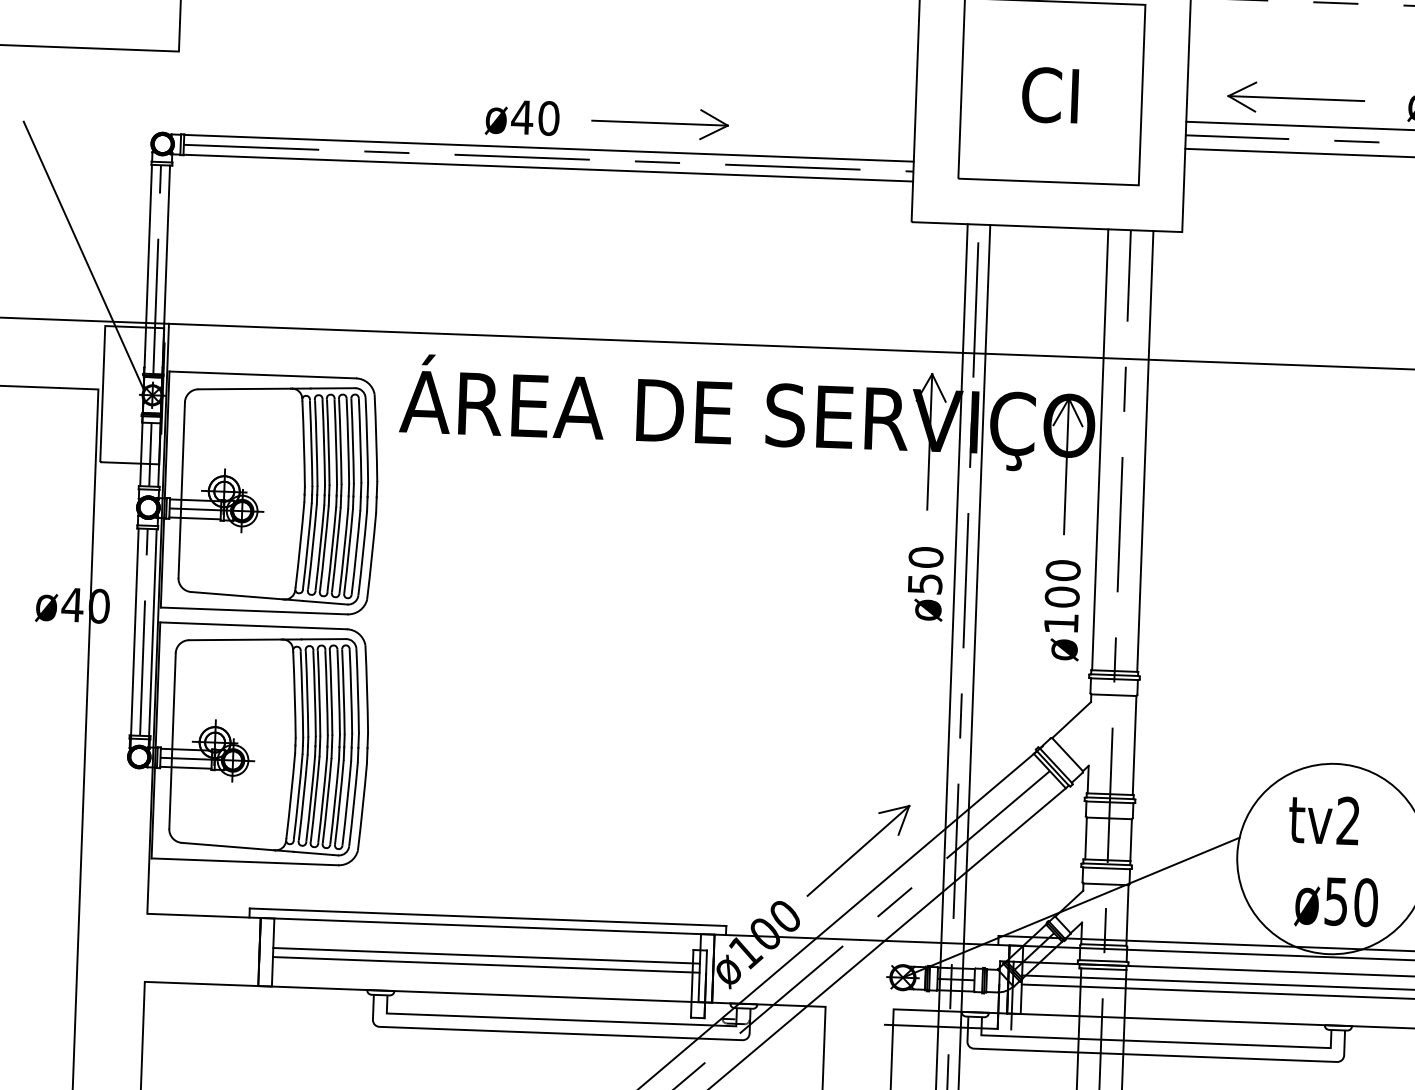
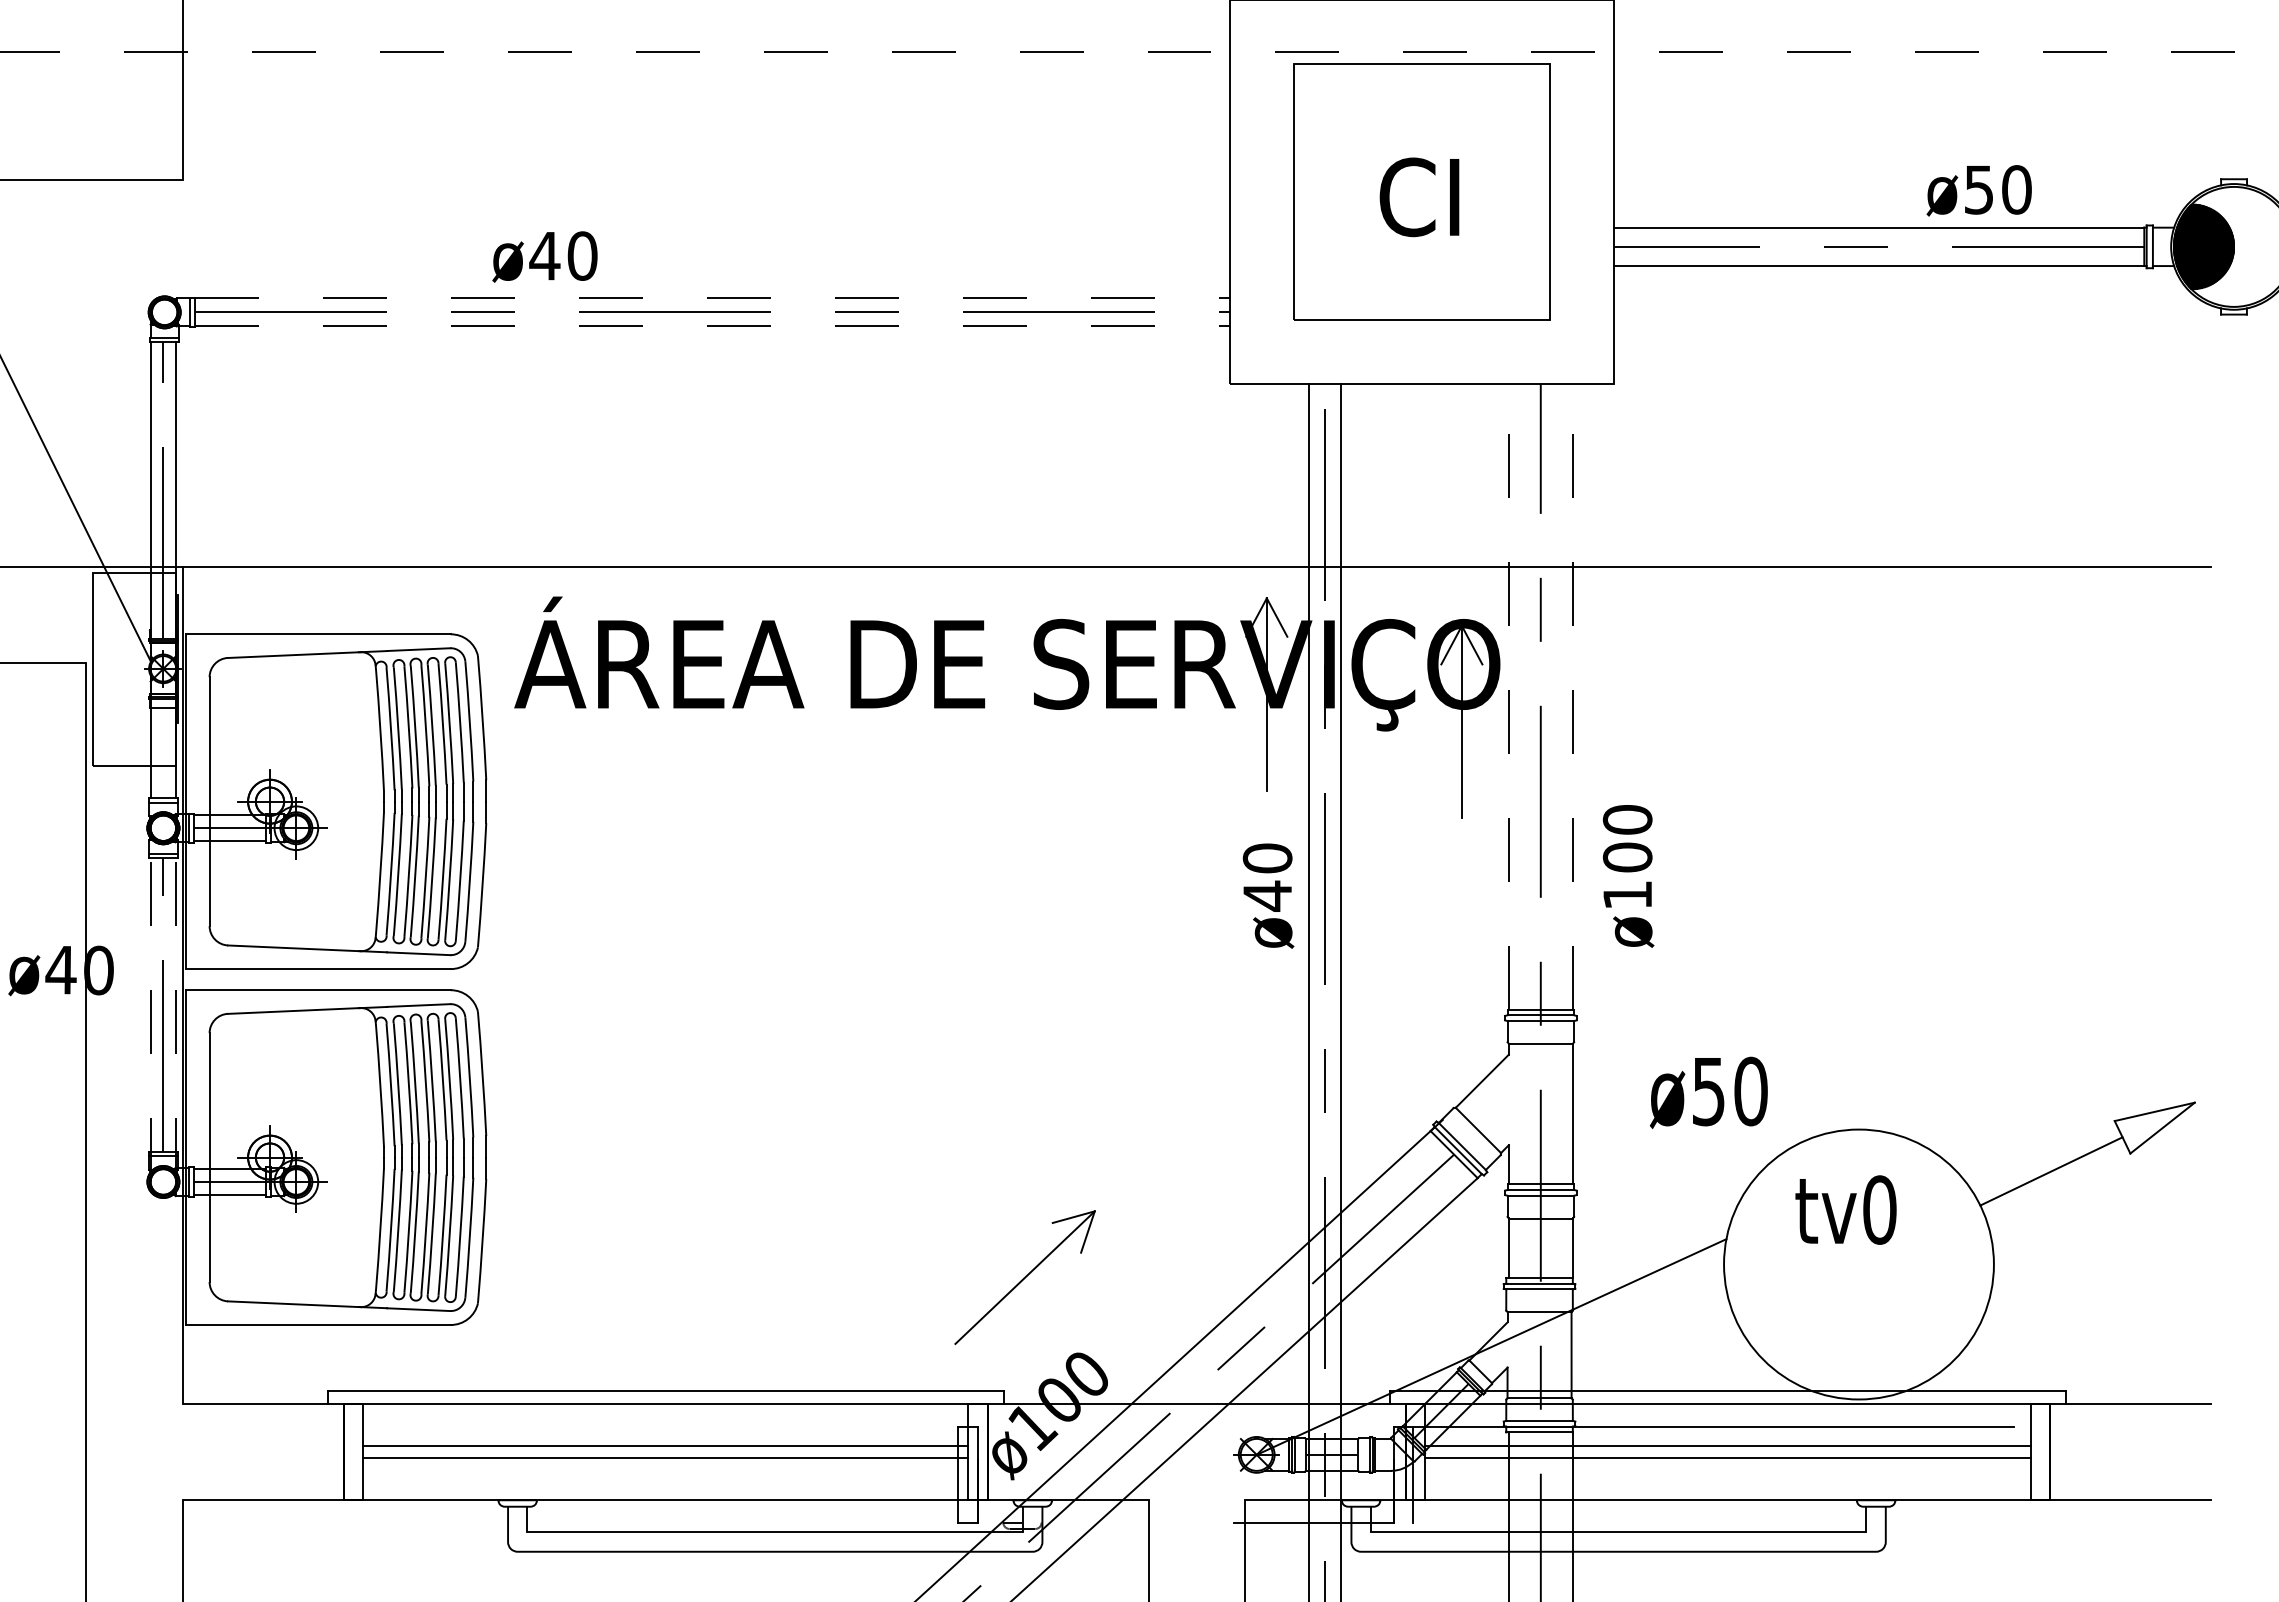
part: (1296, 98) -> (1768, 188), removed
text: (522, 117) -> (544, 256), moved
part: (660, 122) -> (868, 256), removed
line: (549, 148) -> (712, 298), solid -> dashed
line: (548, 168) -> (712, 326), solid -> dashed
line: (1100, 449) -> (1508, 696), solid -> dashed
line: (1145, 451) -> (1572, 696), solid -> dashed
line: (150, 454) -> (163, 753), removed
text: (925, 583) -> (1267, 895), ø50 -> ø40
text: (1062, 610) -> (1628, 876), moved
line: (134, 642) -> (150, 1020), solid -> dashed
line: (152, 643) -> (176, 1020), solid -> dashed
text: (1348, 820) -> (1879, 1209), tv2 -> tv0
part: (858, 850) -> (1024, 1277), moved
text: (1336, 902) -> (1708, 1092), moved

